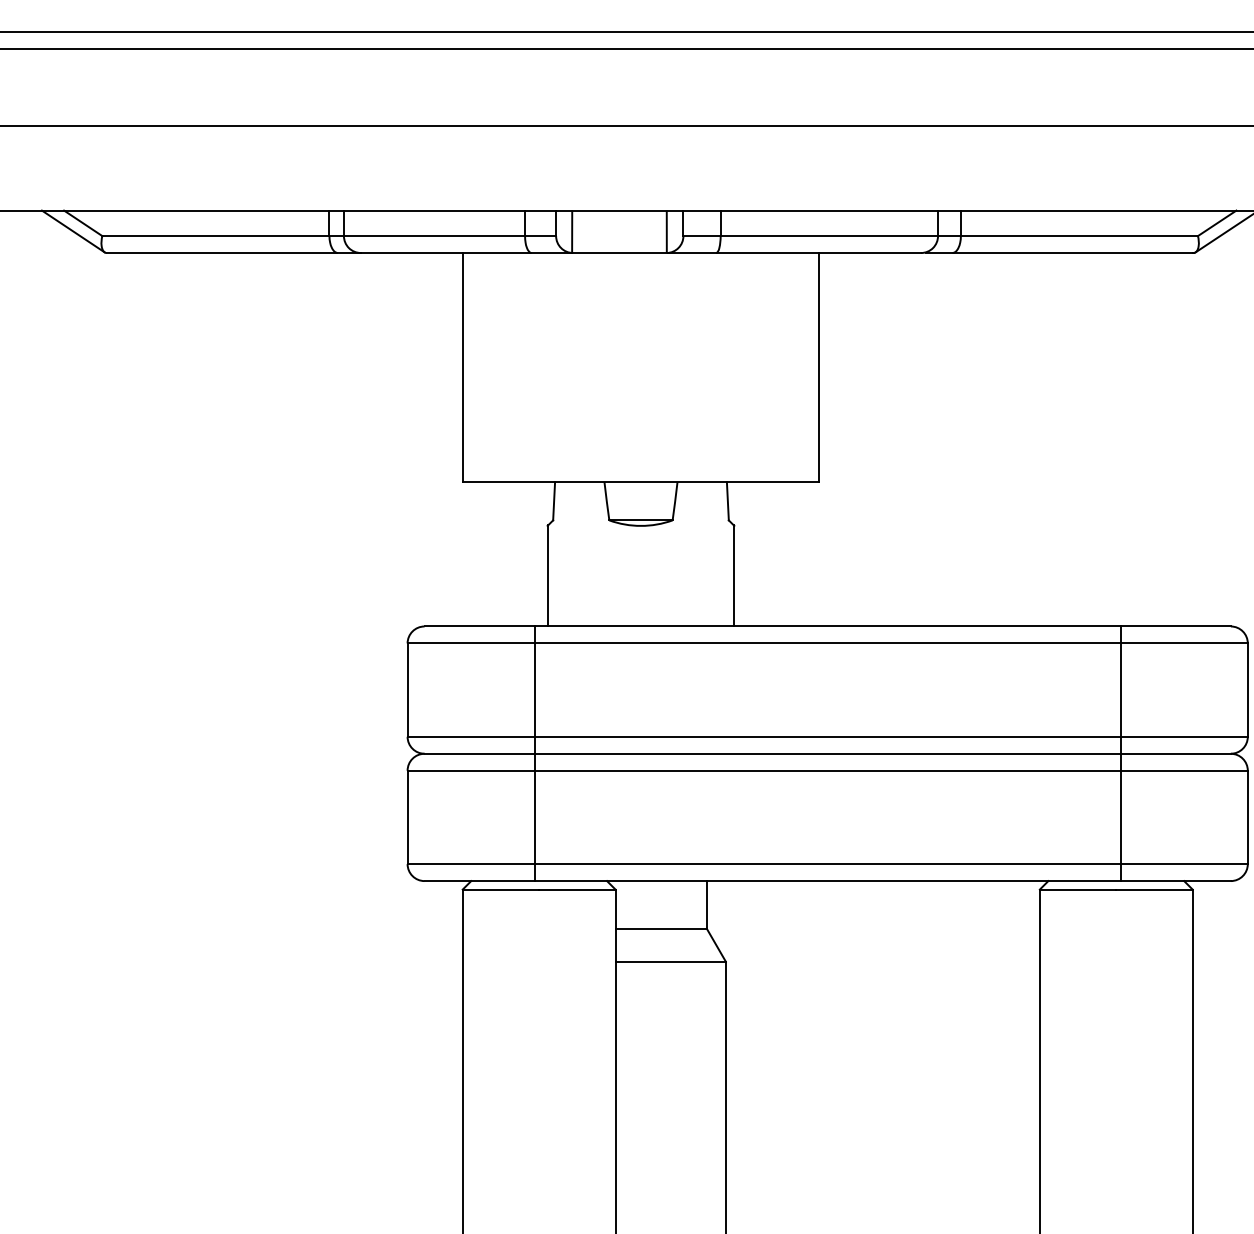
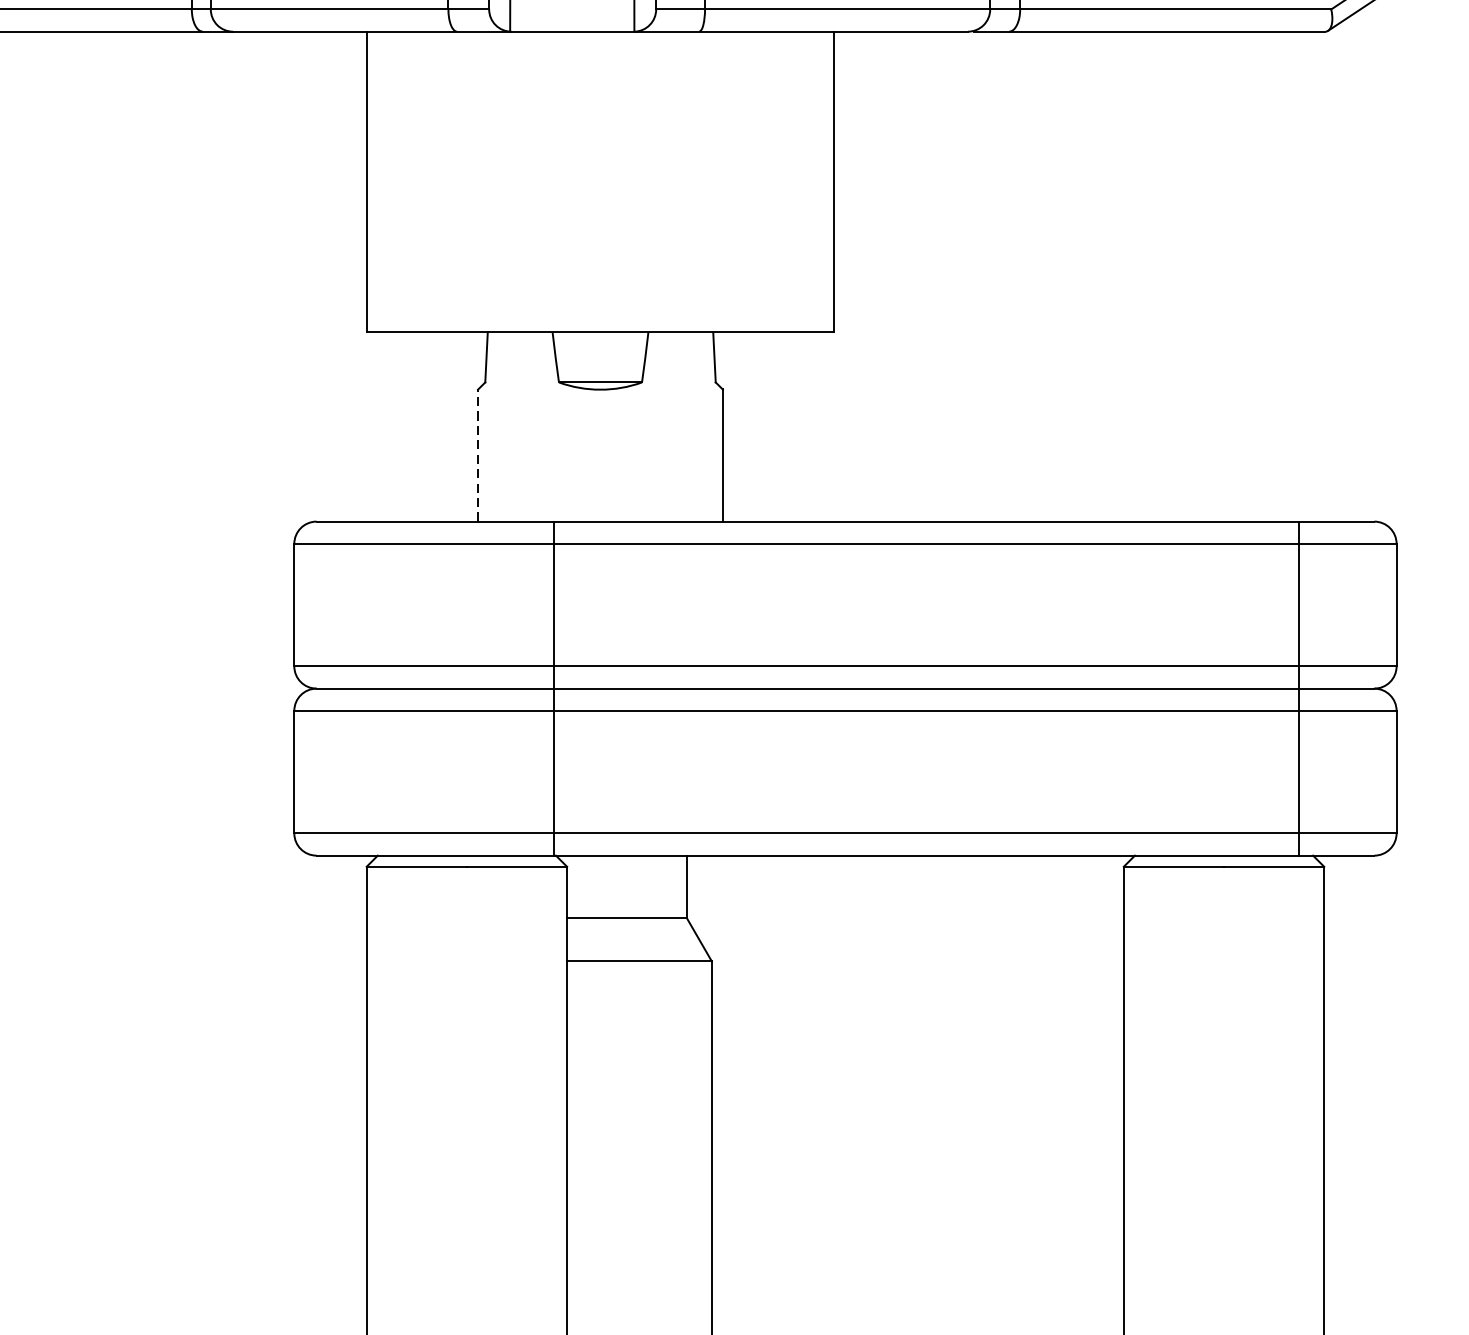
line: (547, 575) -> (477, 454), solid -> dashed
line: (534, 753) -> (553, 688), moved
line: (1120, 753) -> (1299, 688), moved

